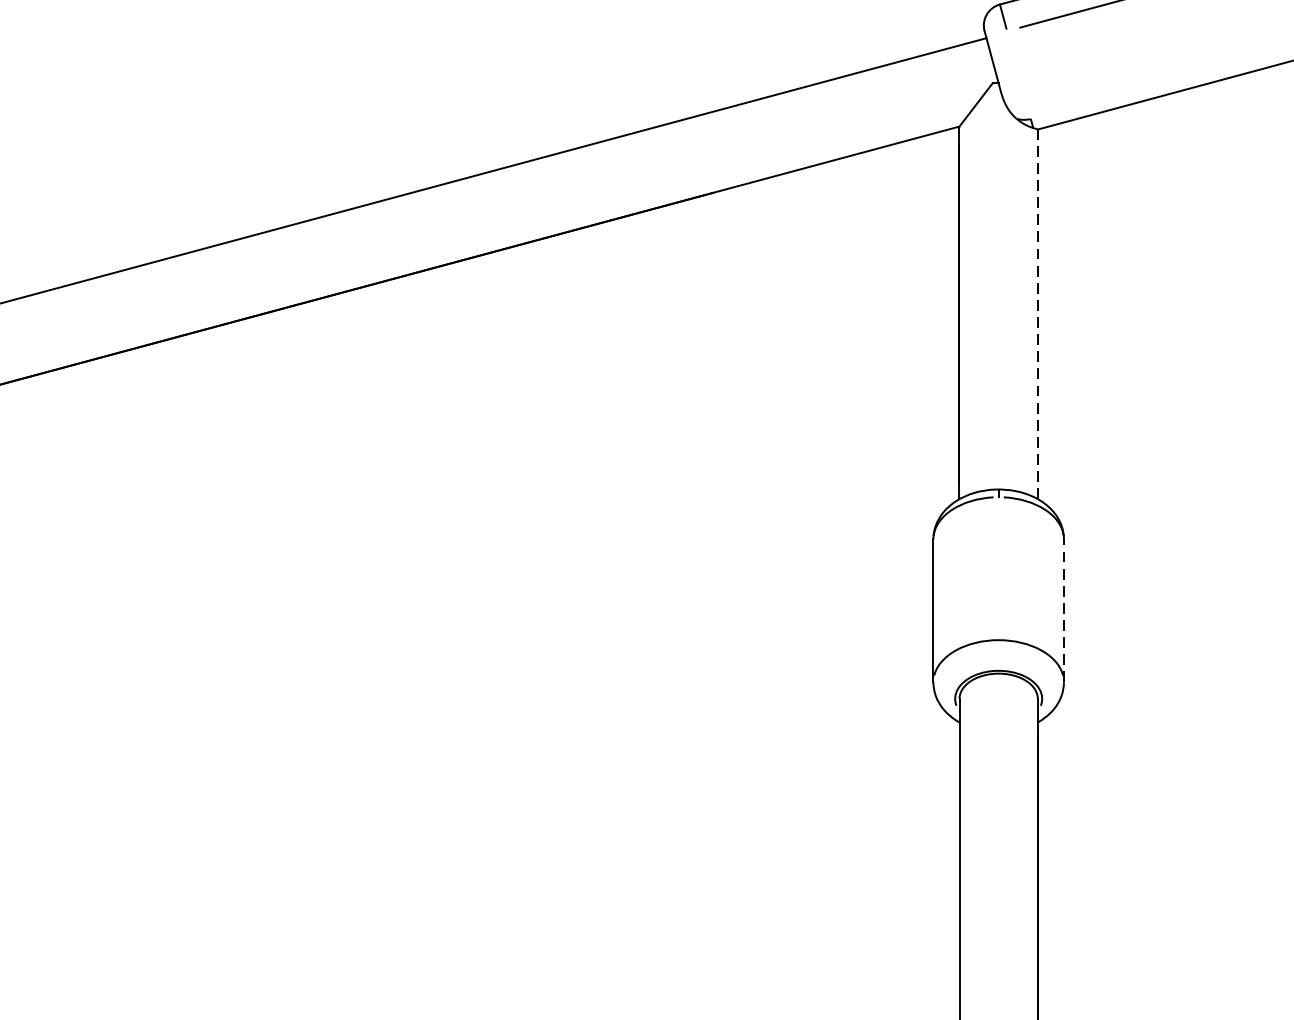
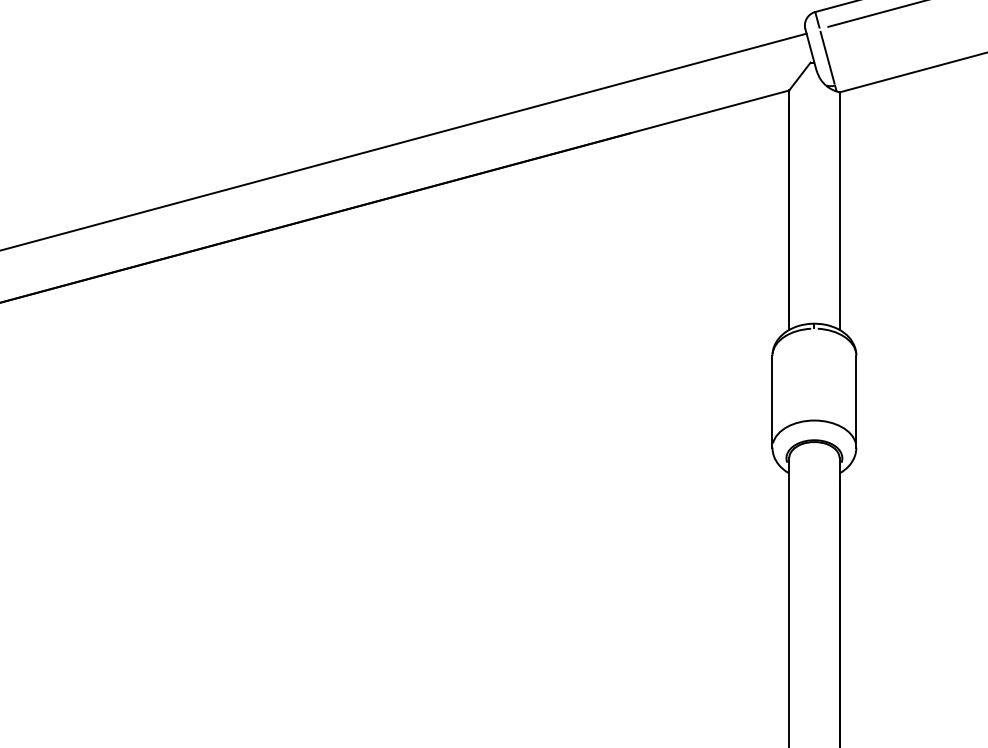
line: (1019, 75) -> (827, 57), added
line: (1037, 314) -> (839, 211), dashed -> solid
line: (1064, 610) -> (856, 401), dashed -> solid

